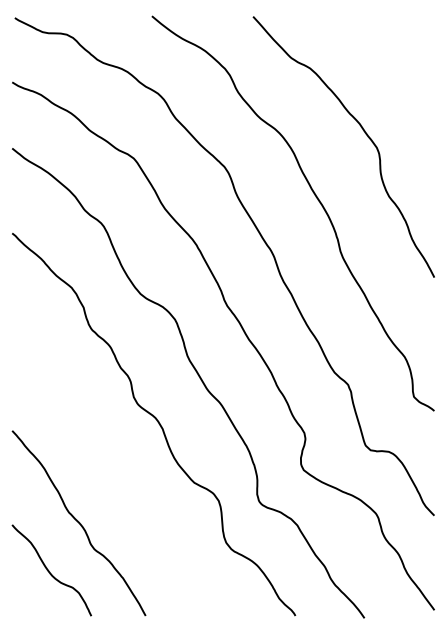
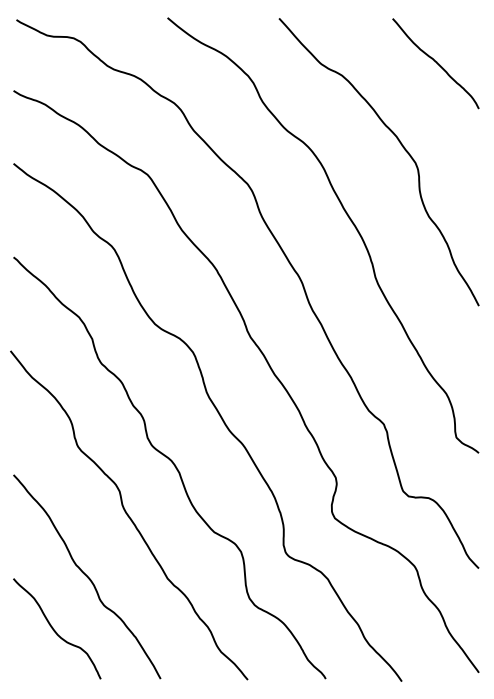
curve: (394, 56) -> (434, 62), added
curve: (117, 467) -> (129, 515), added

